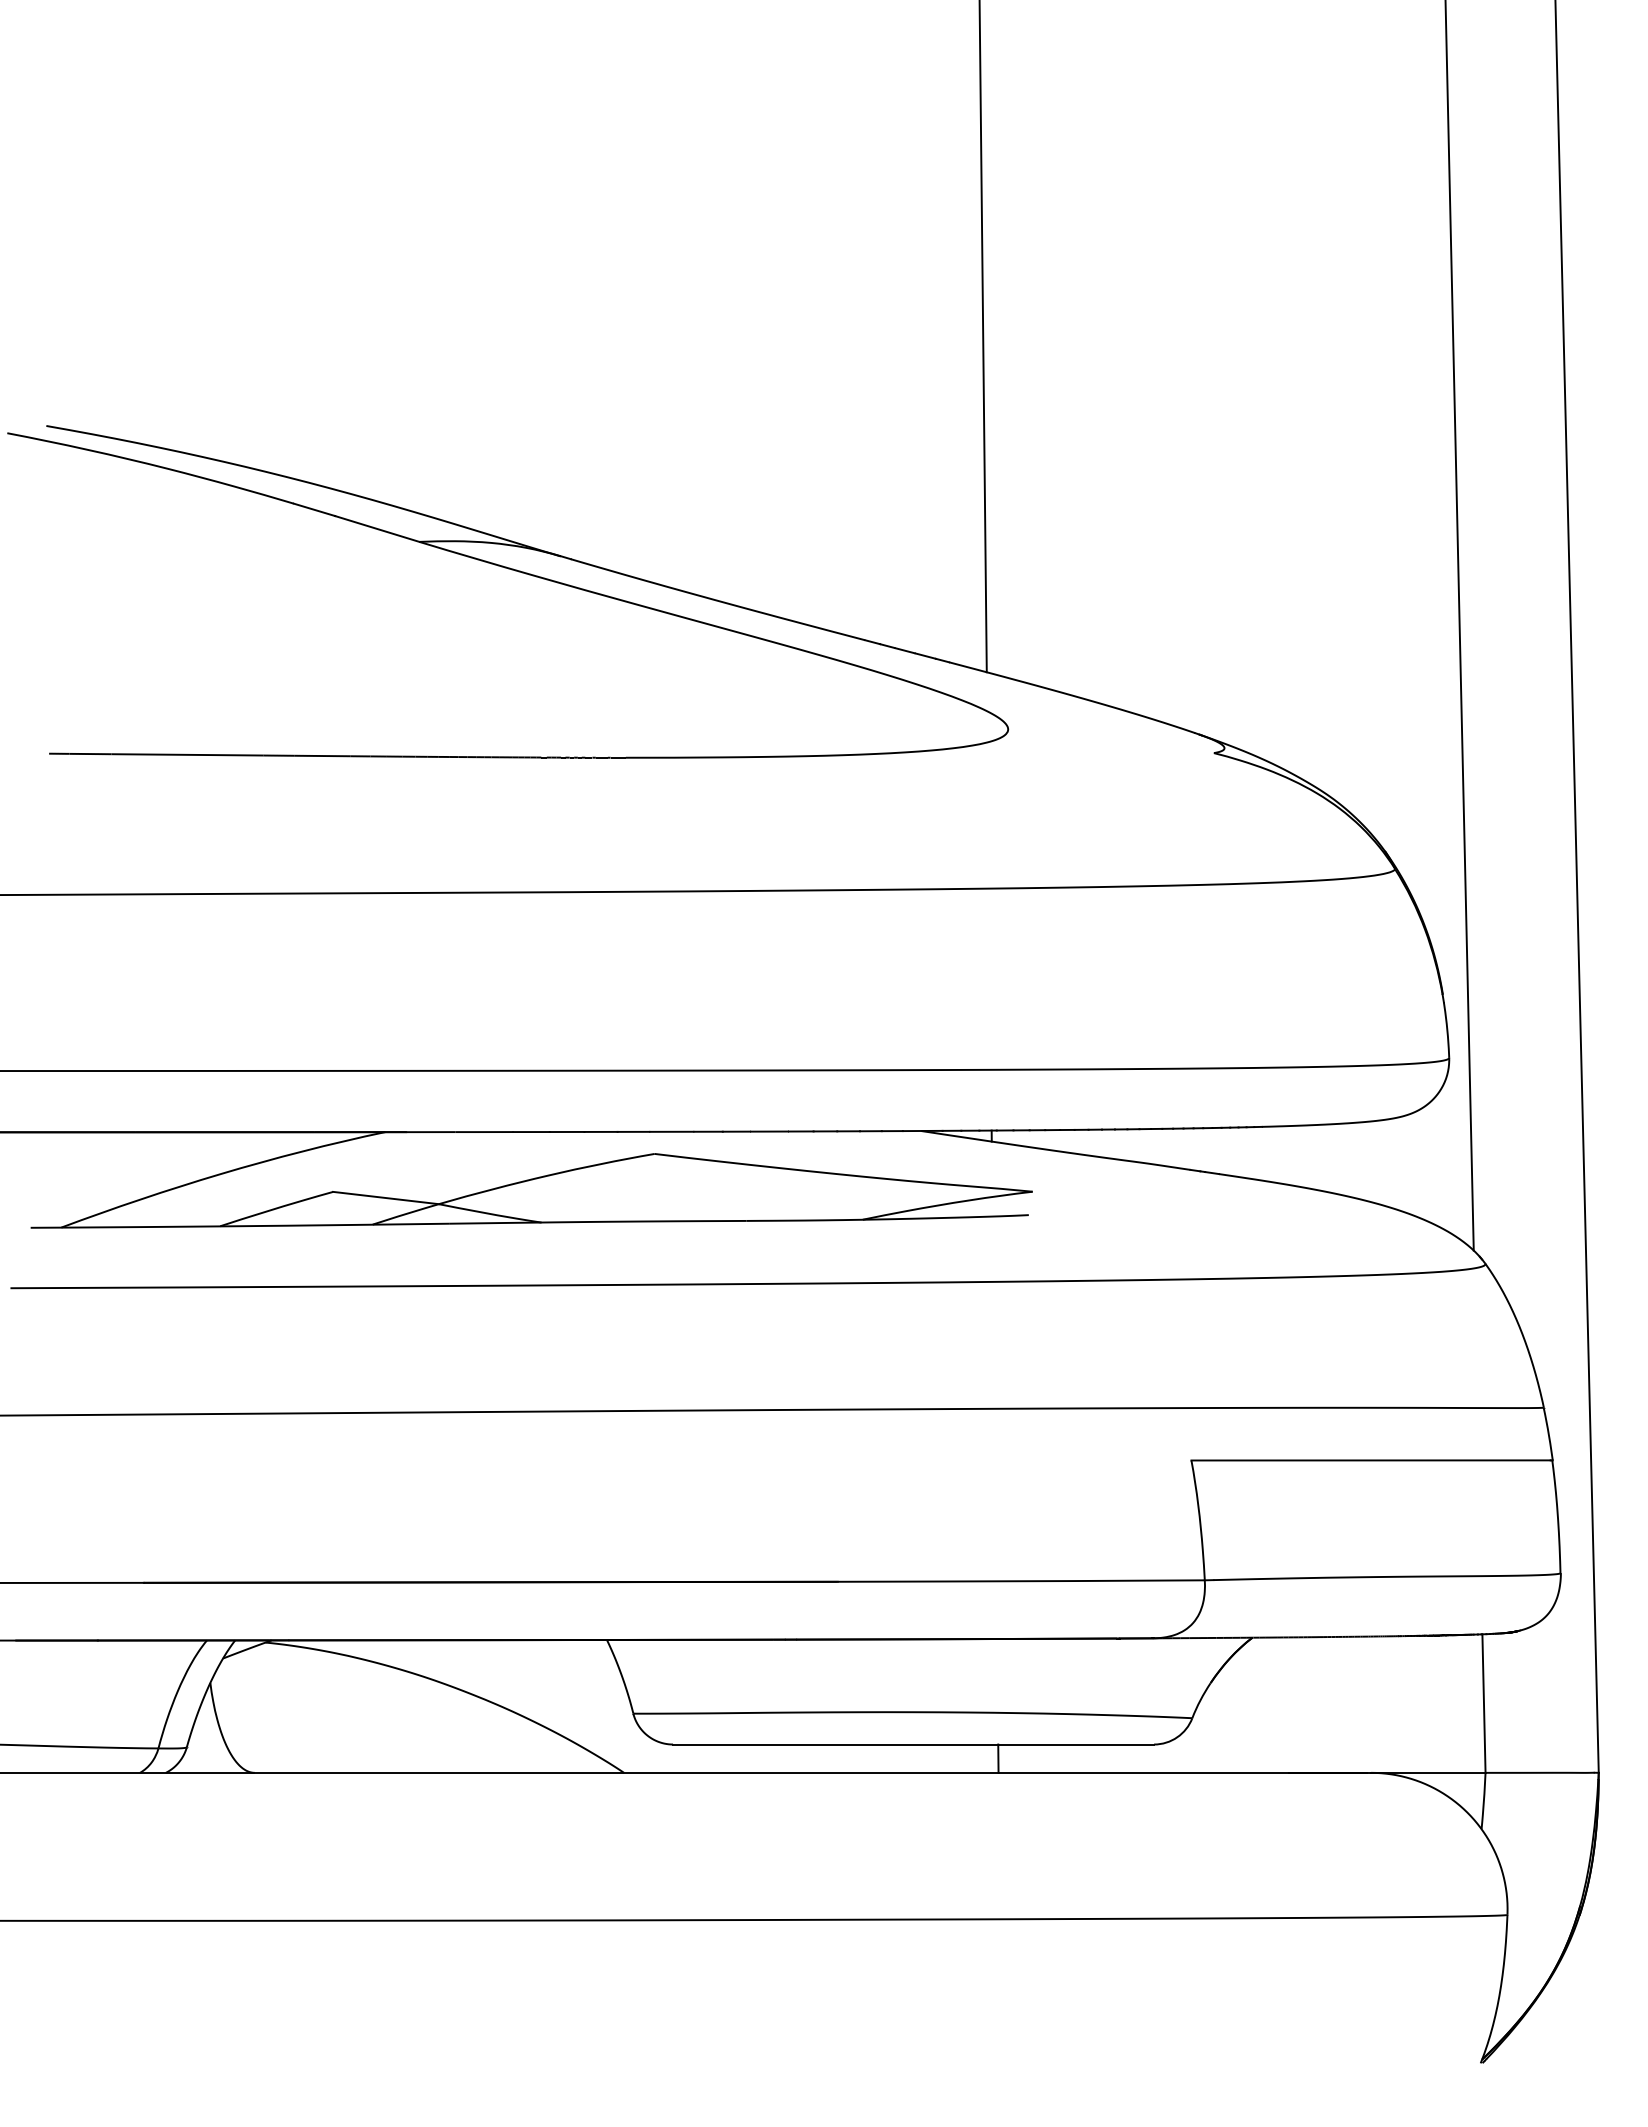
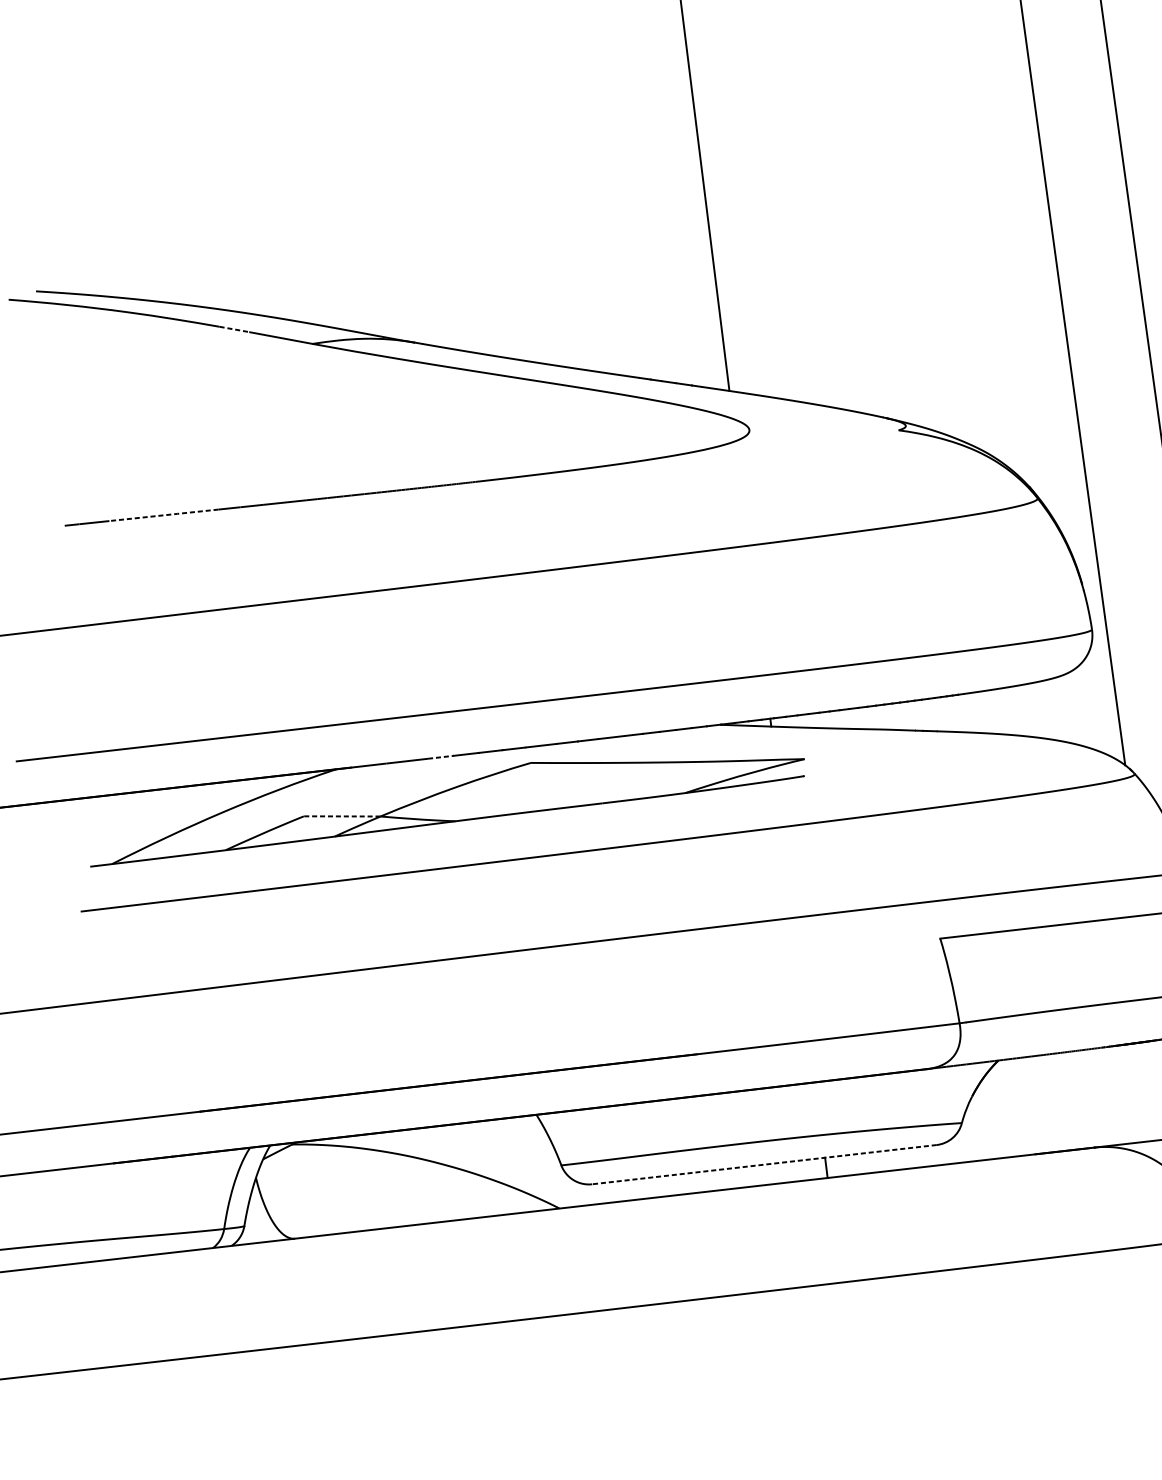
line: (314, 509) -> (234, 329), solid -> dashed
line: (187, 754) -> (163, 515), solid -> dashed
line: (532, 1132) -> (441, 757), solid -> dashed
line: (385, 1197) -> (341, 816), solid -> dashed
line: (913, 1744) -> (764, 1164), solid -> dashed

